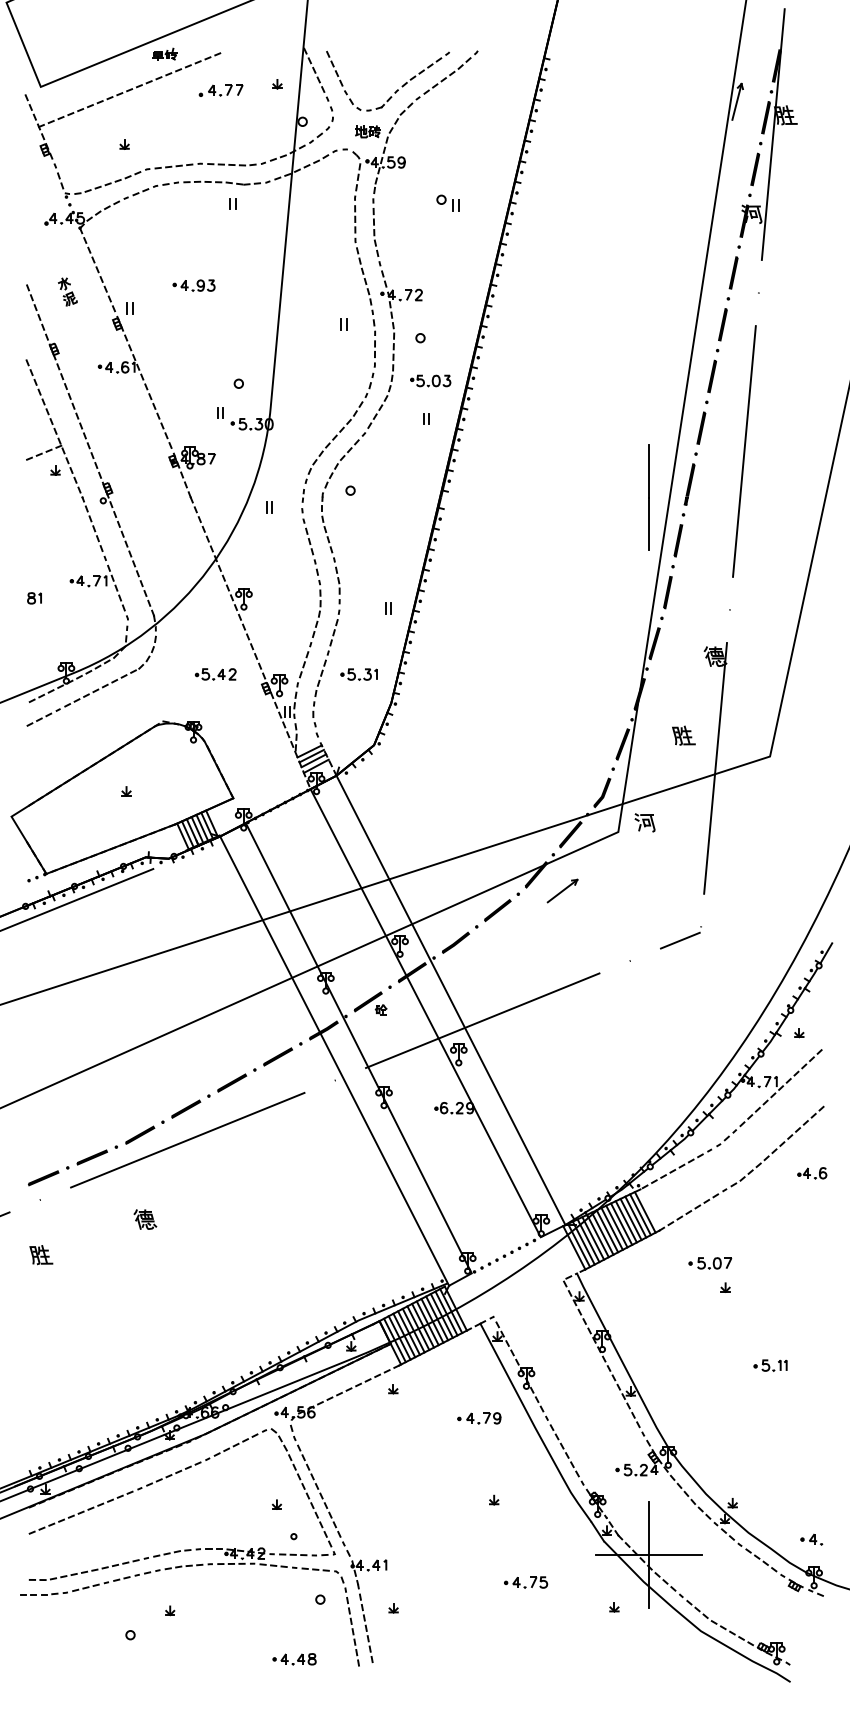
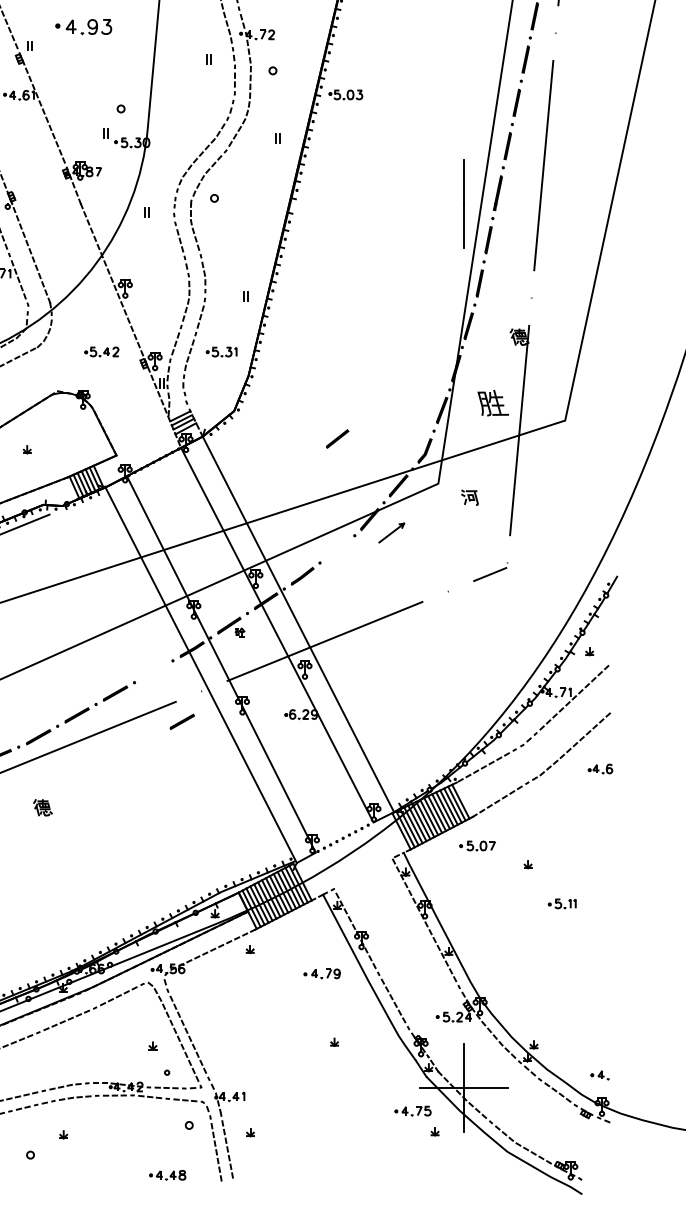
part: (193, 285) -> (83, 26), size x1.6
part: (430, 380) -> (345, 94), moved
part: (683, 735) -> (492, 403), size x1.6
part: (644, 822) -> (469, 497), moved
line: (497, 910) -> (337, 438), moved
line: (277, 1056) -> (181, 721), moved
part: (710, 1263) -> (477, 846), moved
part: (770, 1365) -> (562, 903), moved
part: (526, 1582) -> (413, 1111), moved

